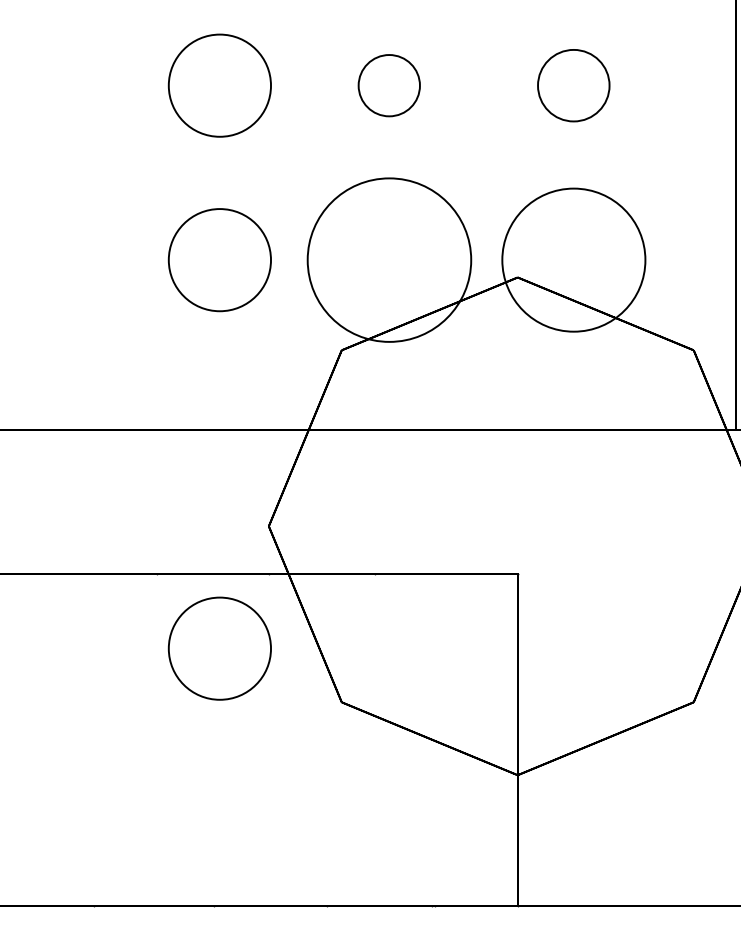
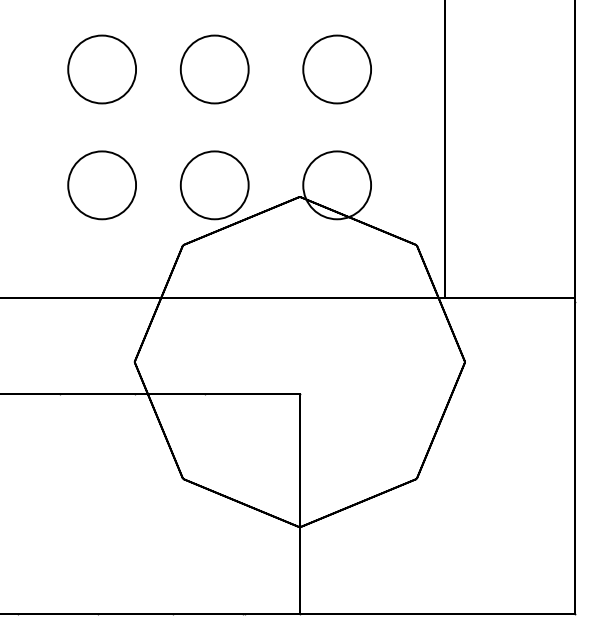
circle: (389, 85) -> (214, 69), size x1.67
circle: (572, 85) -> (336, 69), size x1.43
circle: (389, 260) -> (214, 185), size x0.62
circle: (574, 260) -> (337, 185), size x0.71
circle: (218, 648) -> (101, 443), removed

